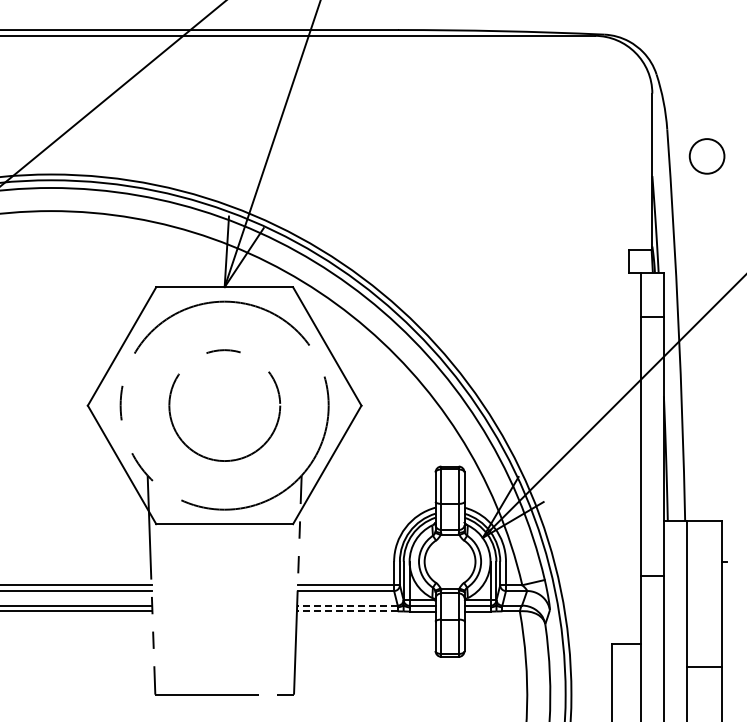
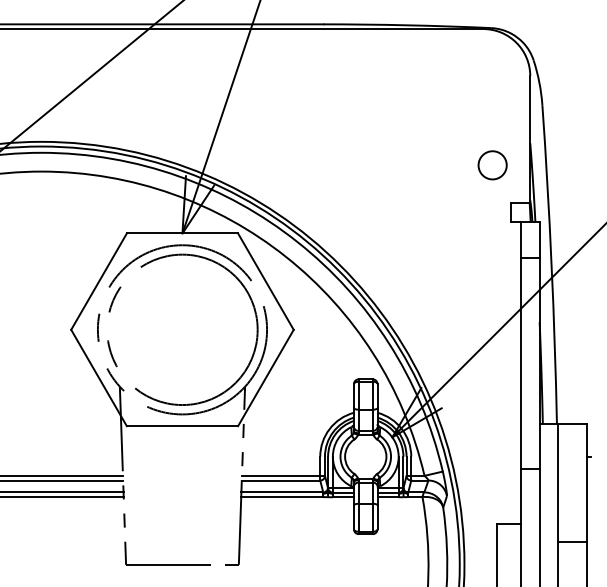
circle: (706, 156) -> (492, 165), moved
circle: (224, 405) -> (182, 329), size x1.67
line: (346, 605) -> (281, 492), dashed -> solid
line: (346, 611) -> (281, 497), dashed -> solid

